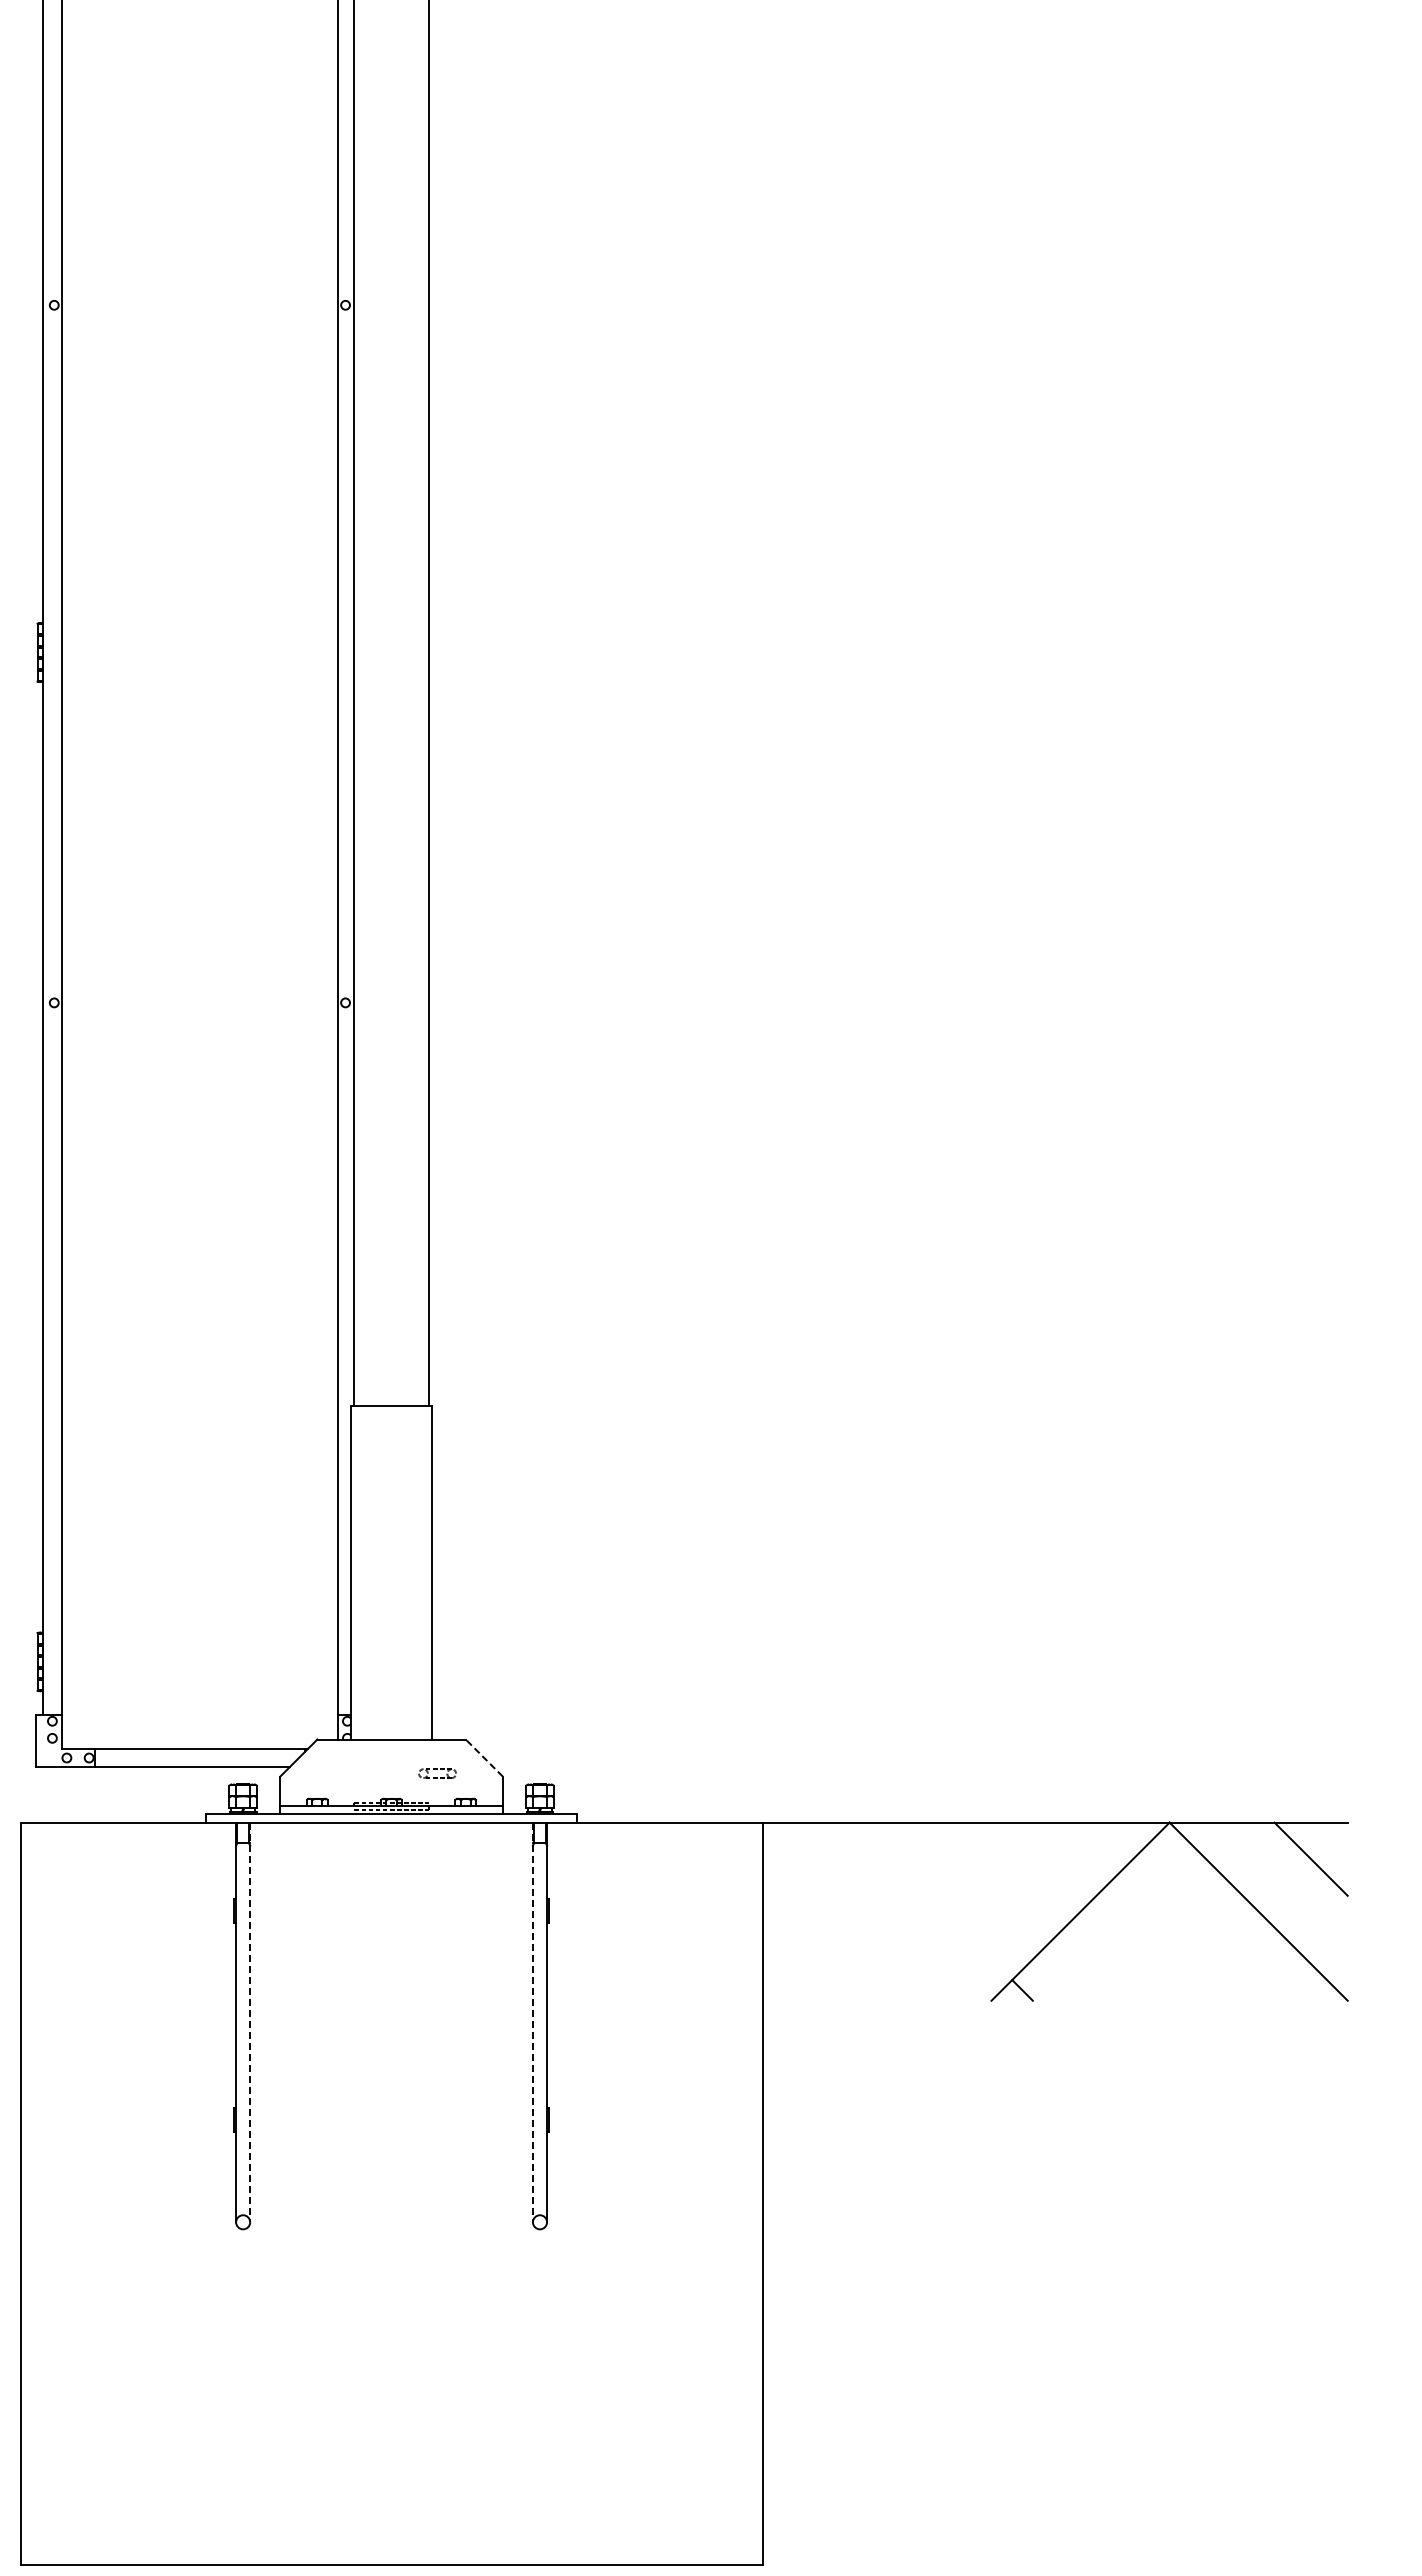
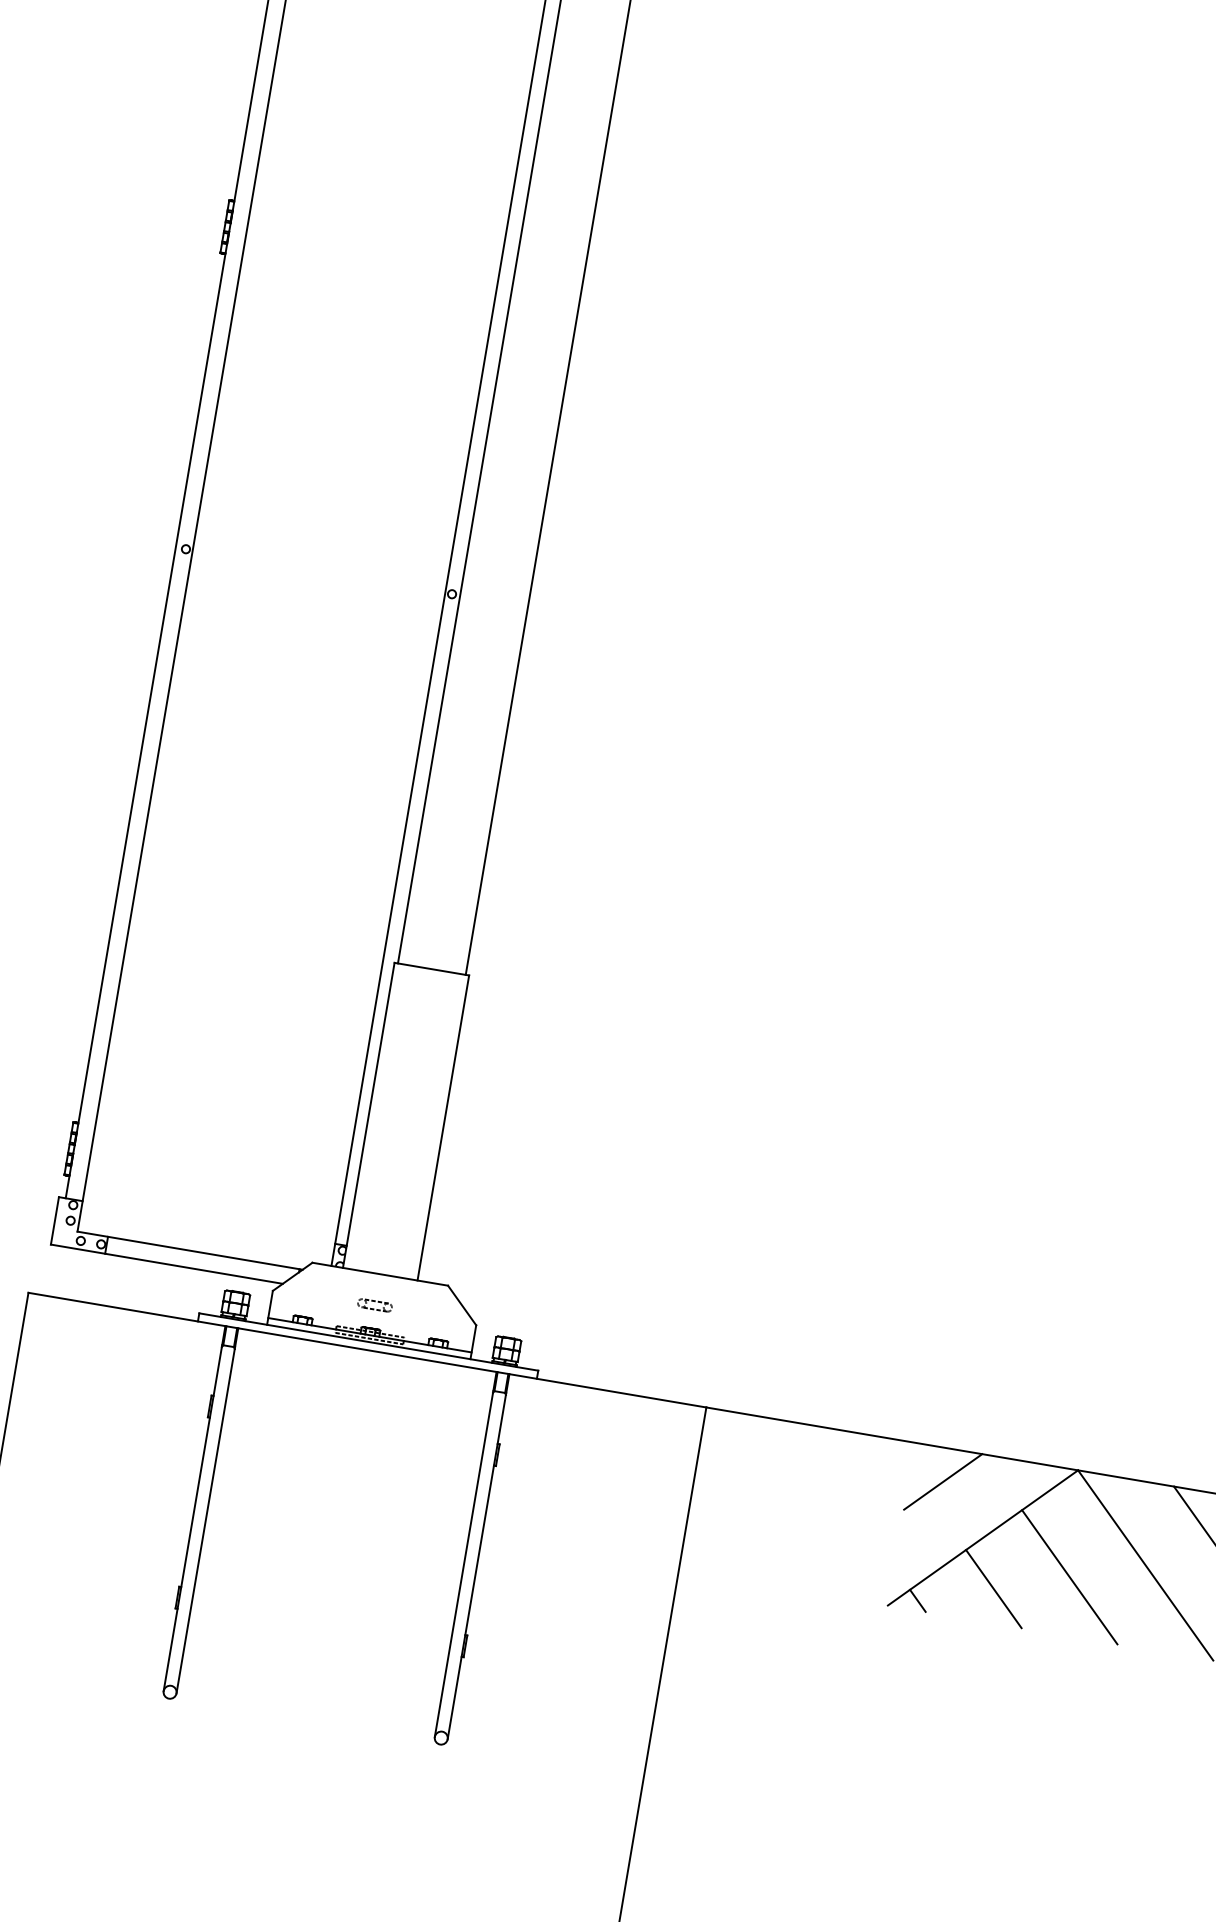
line: (484, 1757) -> (462, 1304), dashed -> solid
part: (437, 1773) -> (374, 1305), moved
line: (1027, 1858) -> (942, 1481), added
line: (1179, 1937) -> (1069, 1576), added
line: (1100, 1963) -> (993, 1588), added
line: (250, 2022) -> (207, 1510), dashed -> solid
line: (532, 2022) -> (465, 1554), dashed -> solid

